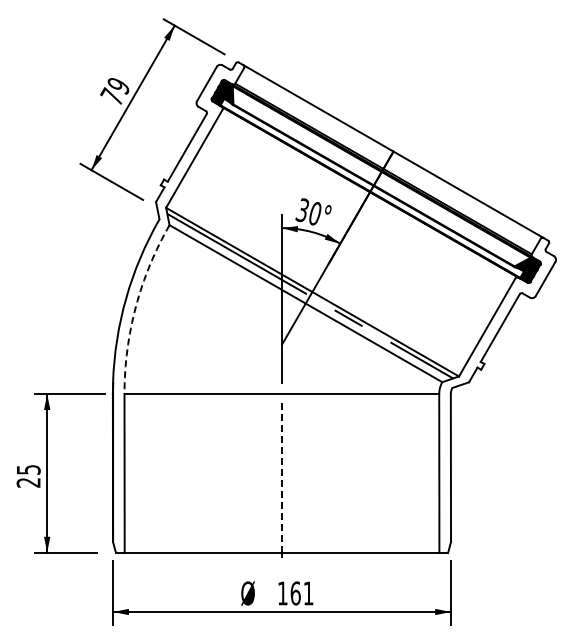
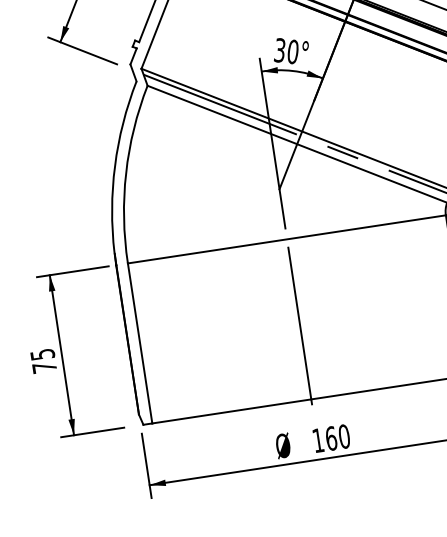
arc: (135, 306) -> (125, 173), dashed -> solid
line: (282, 477) -> (300, 323), dashed -> solid
text: (28, 482) -> (44, 367), 25 -> 75
text: (308, 593) -> (344, 436), 161 -> 160

